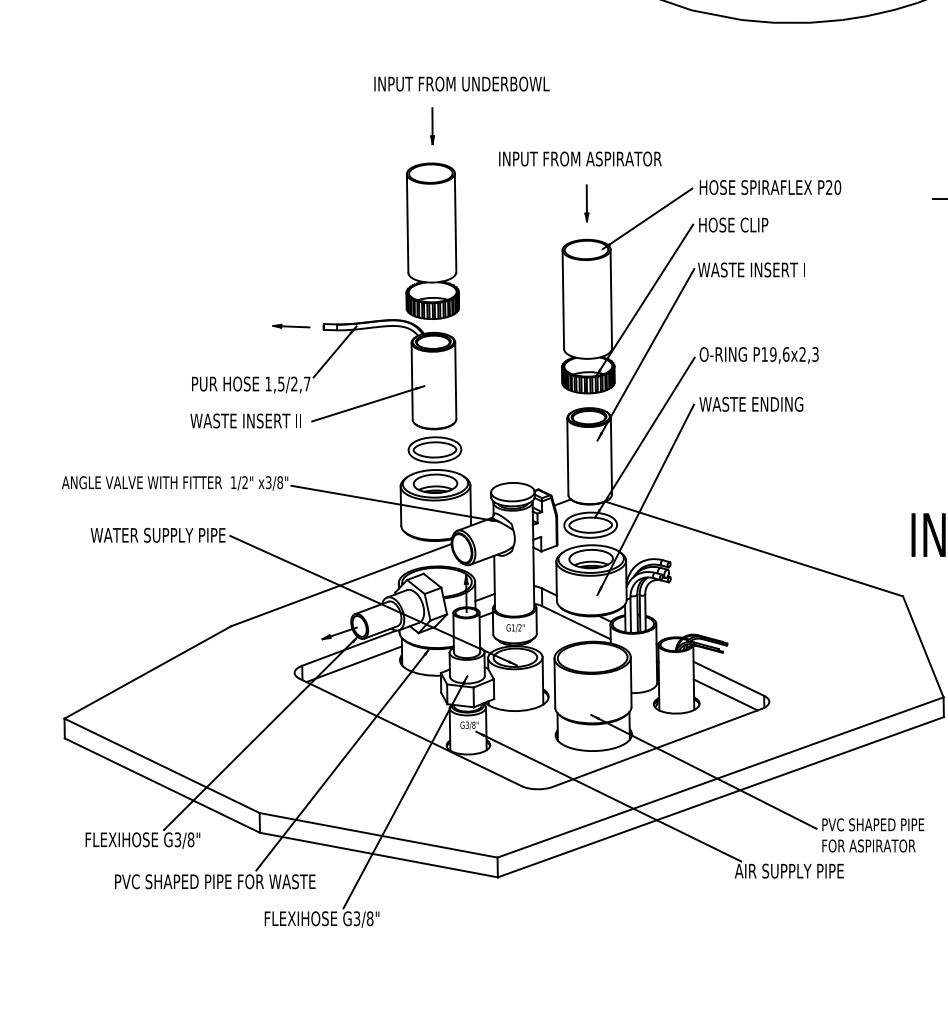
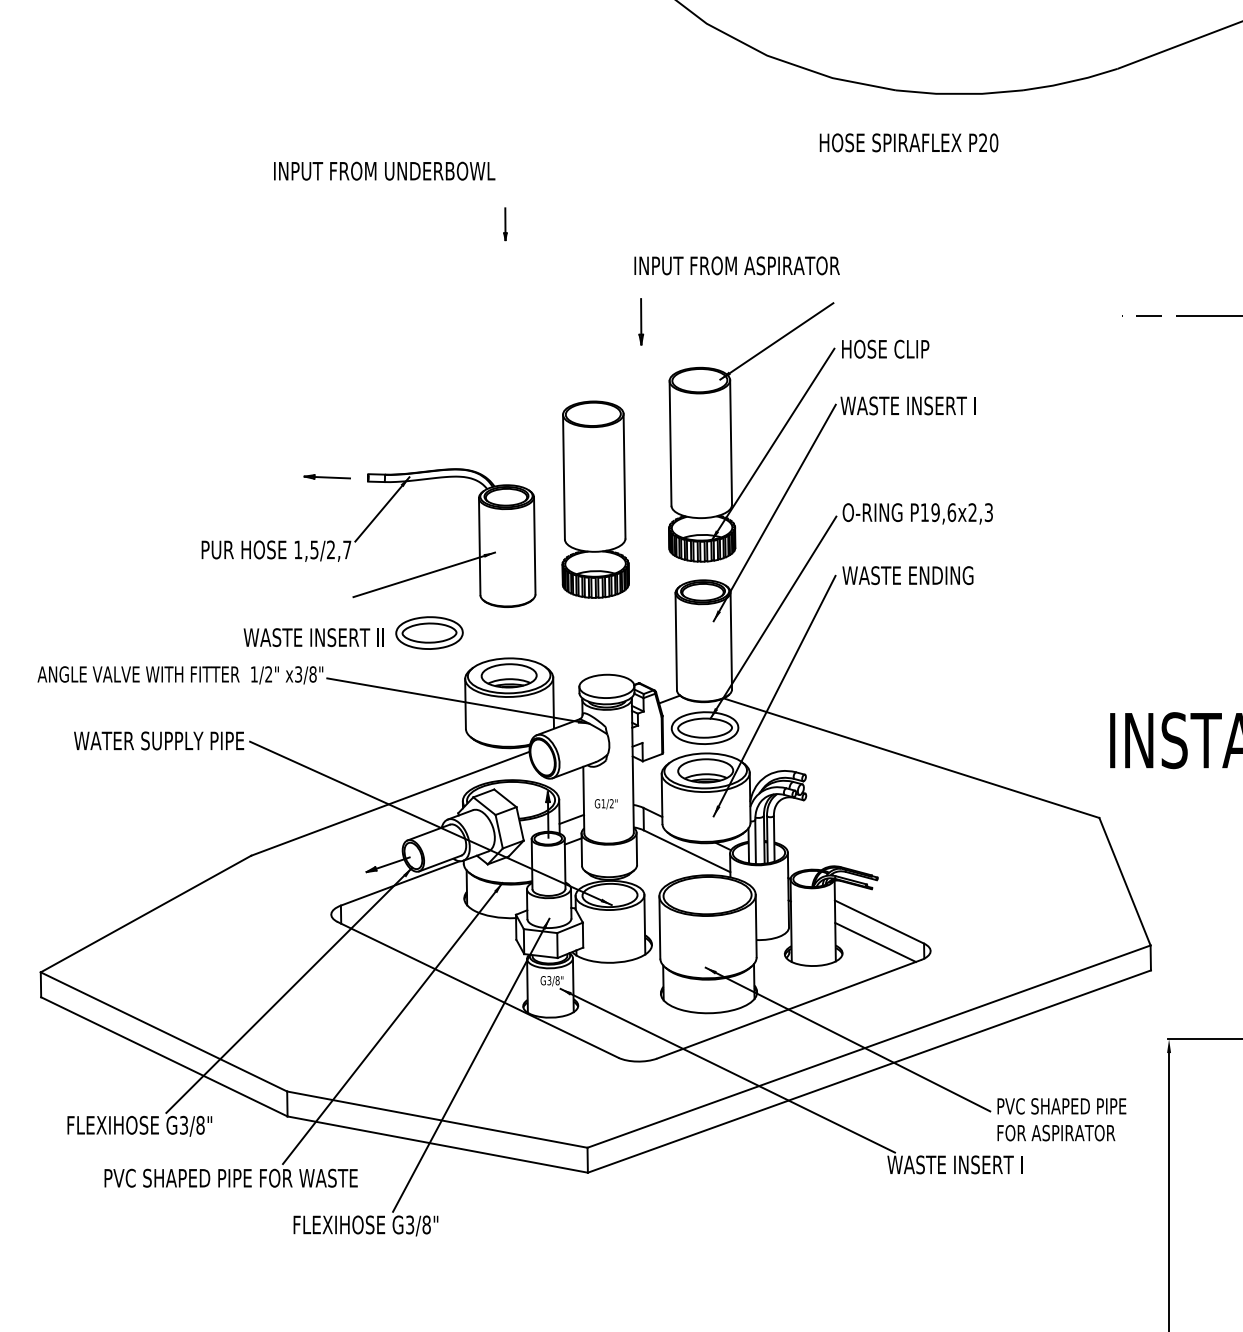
text: (461, 83) -> (384, 170), moved
part: (432, 125) -> (505, 223), size x0.7
text: (579, 158) -> (736, 265), moved
text: (770, 187) -> (908, 142), moved
part: (587, 203) -> (641, 321), moved
part: (432, 241) -> (595, 499), moved
text: (245, 420) -> (313, 637), moved
part: (434, 449) -> (429, 632), moved
text: (514, 628) -> (605, 804), moved
line: (354, 664) -> (406, 903), removed
text: (789, 870) -> (955, 1164), AIR SUPPLY PIPE -> WASTE INSERT I

